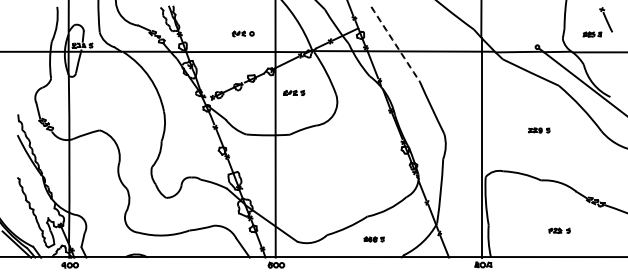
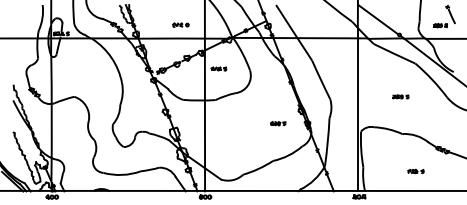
line: (508, 26) -> (378, 19), added
arc: (395, 44) -> (294, 33), dashed -> solid
part: (373, 239) -> (277, 123), moved

